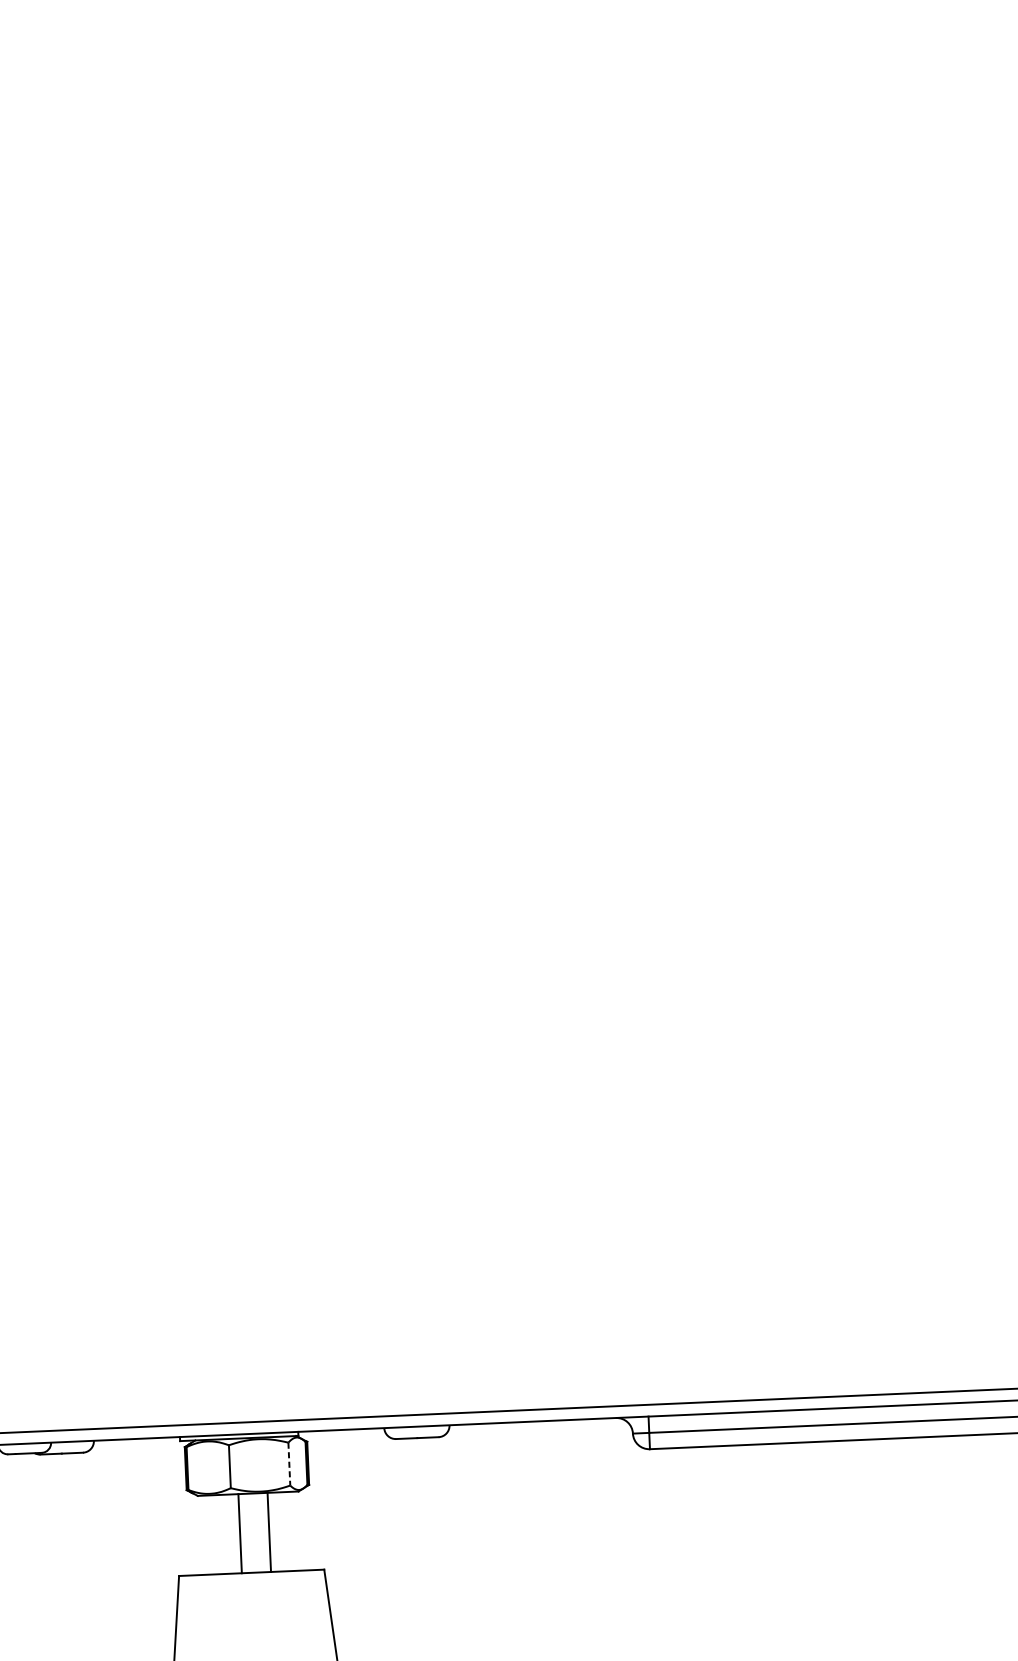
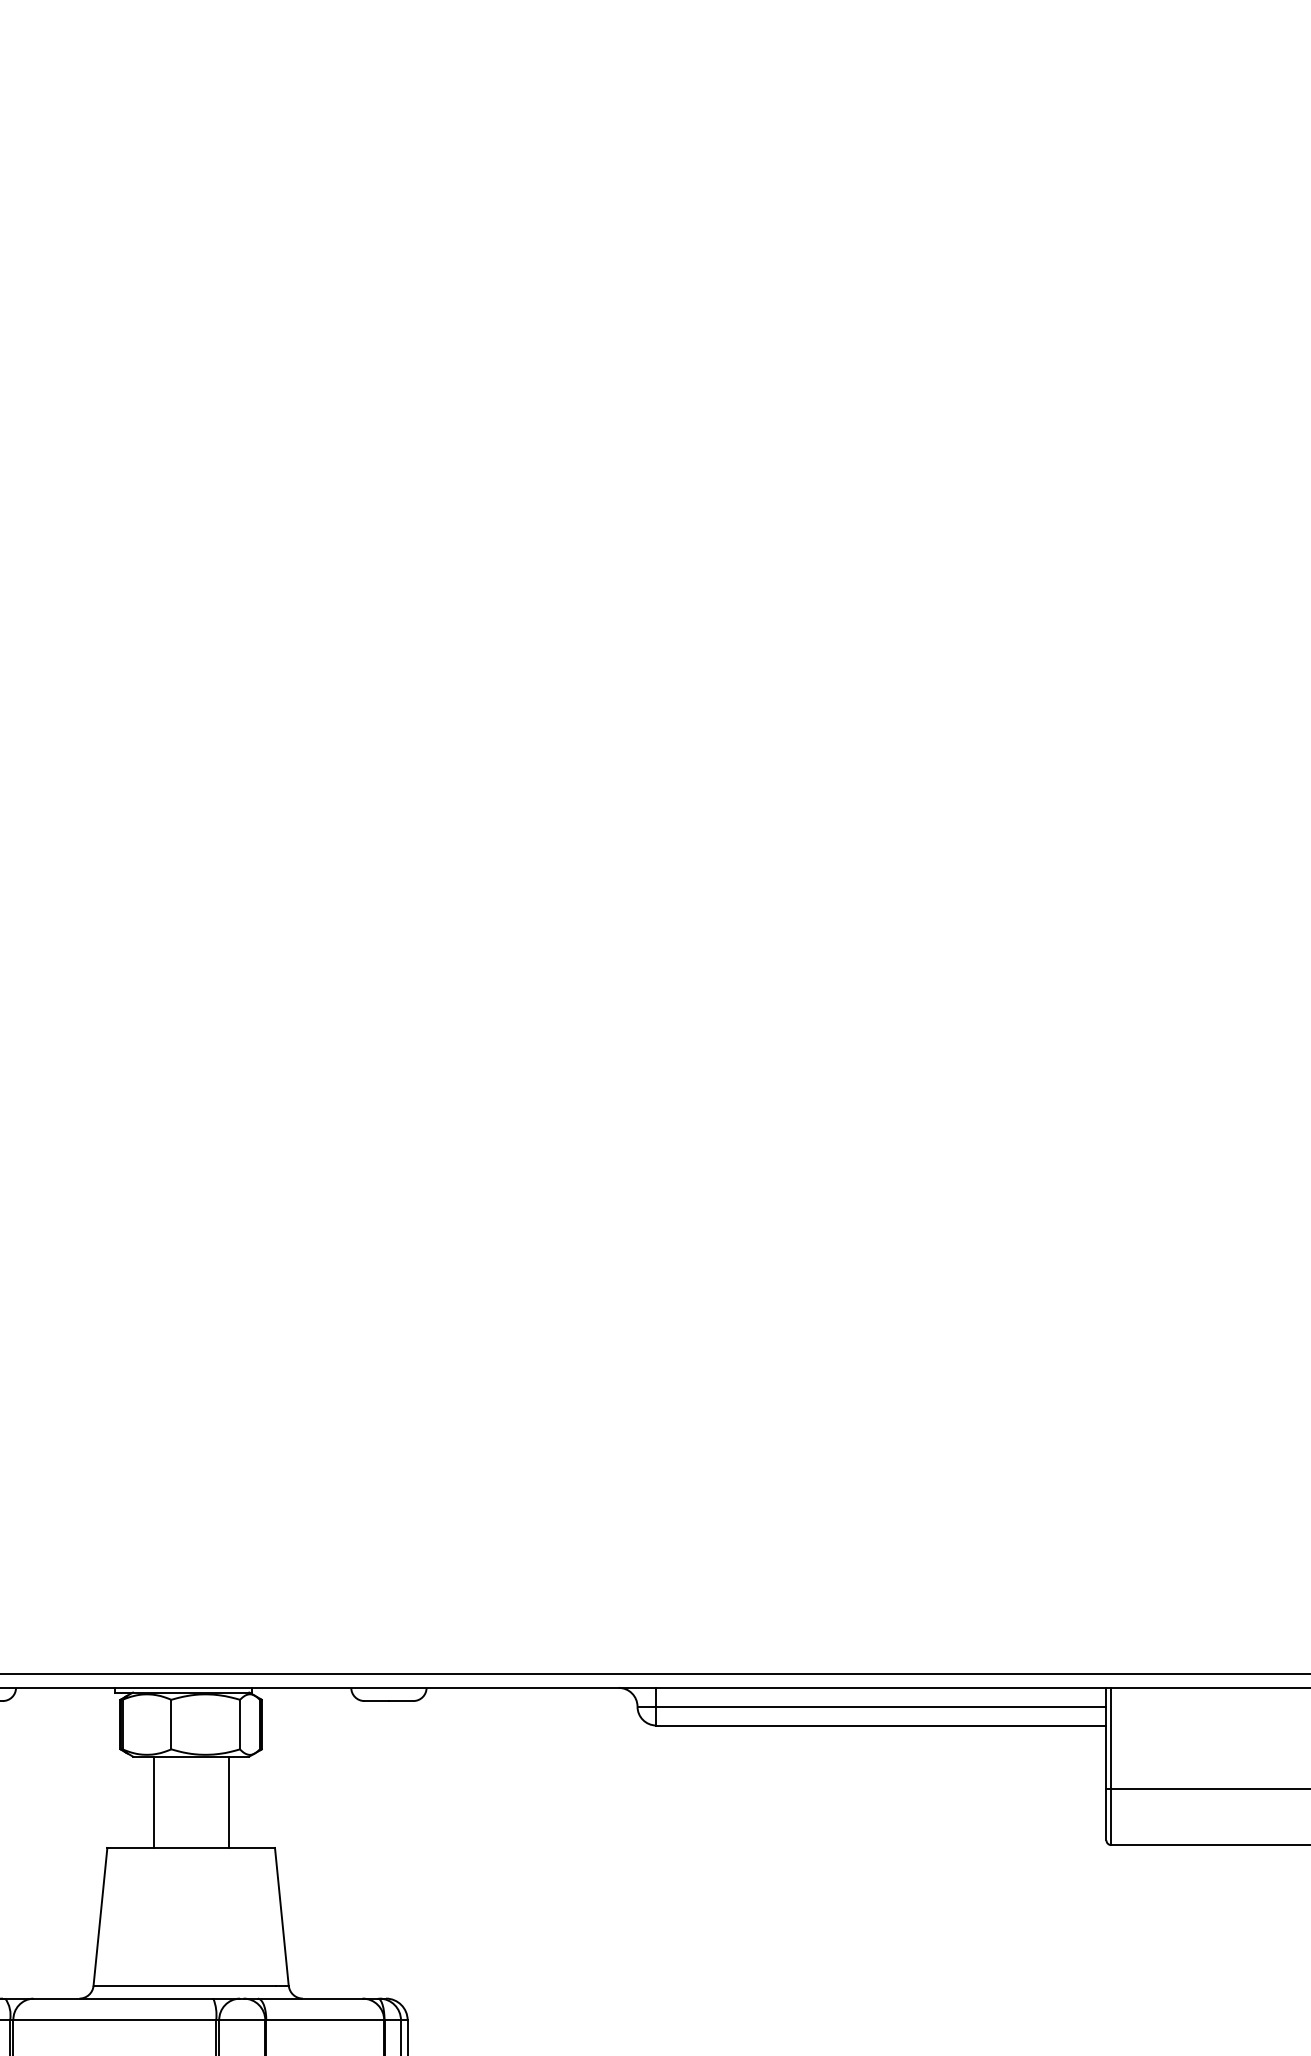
line: (289, 1464) -> (240, 1724), dashed -> solid
line: (269, 1531) -> (153, 1801), moved
line: (239, 1533) -> (228, 1801), moved

